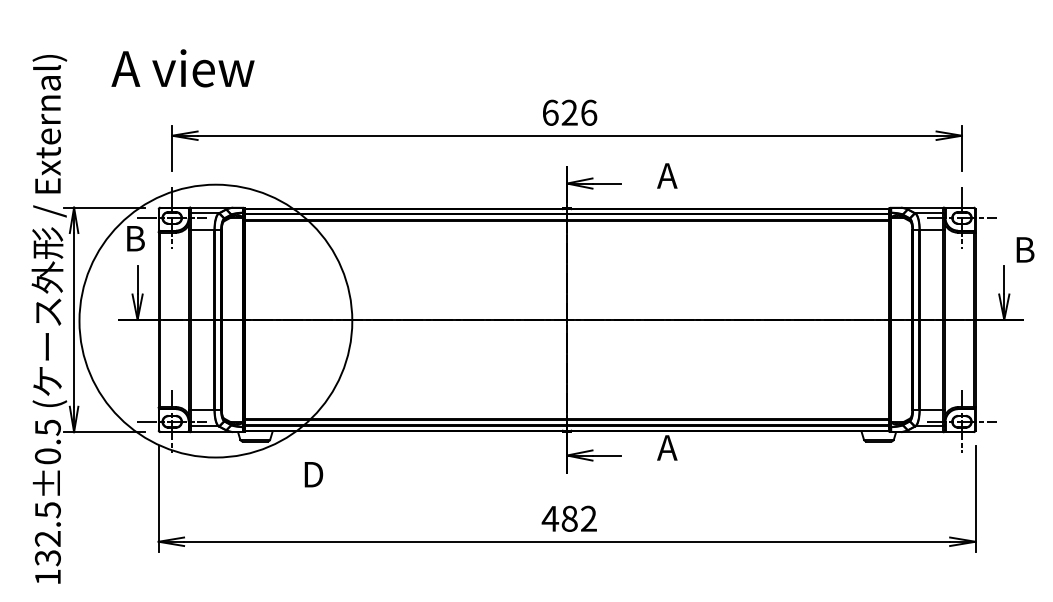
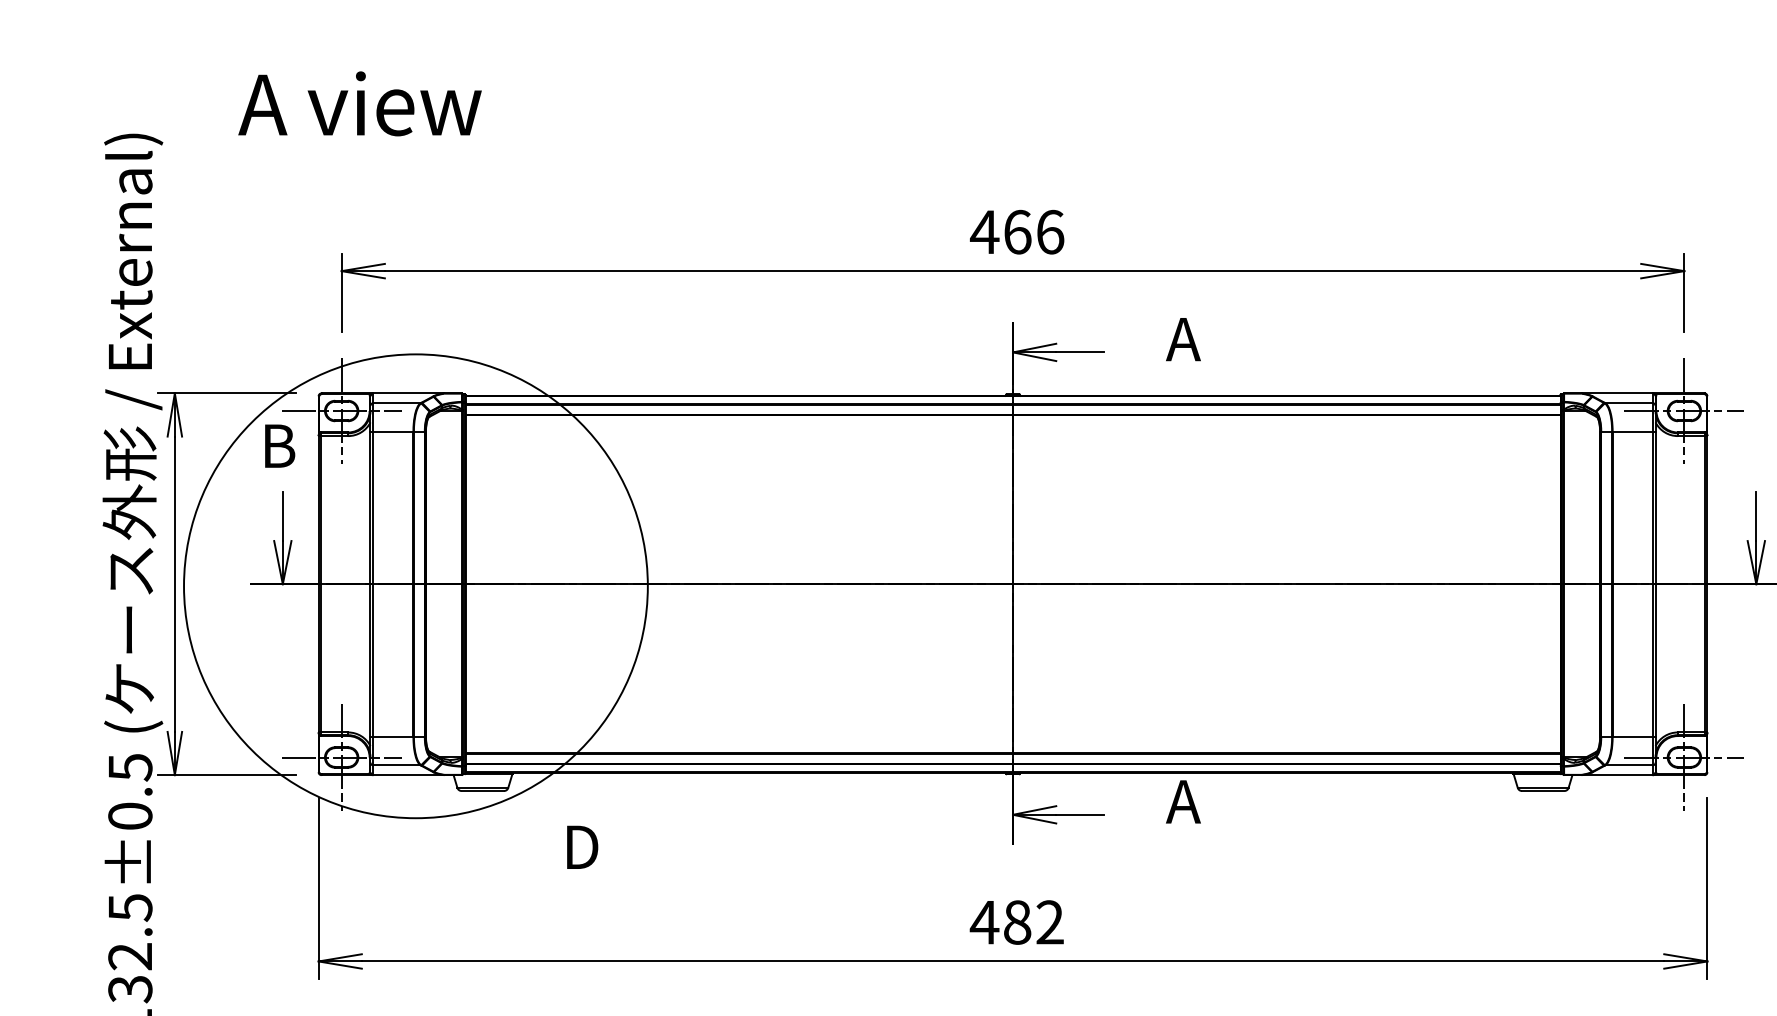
text: (182, 68) -> (359, 104), moved
text: (559, 112) -> (1000, 231), 626 -> 466

